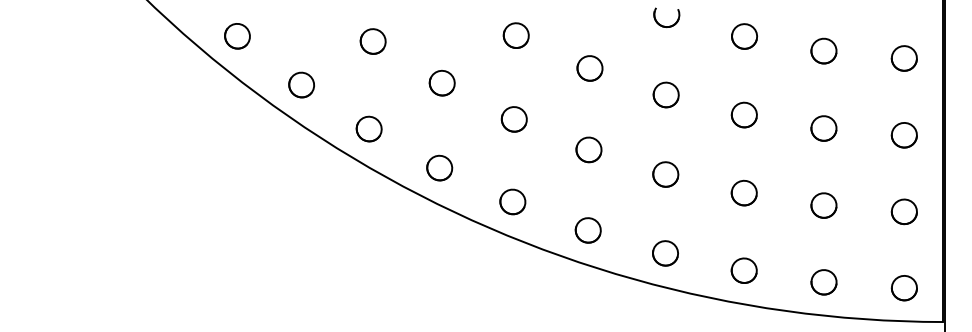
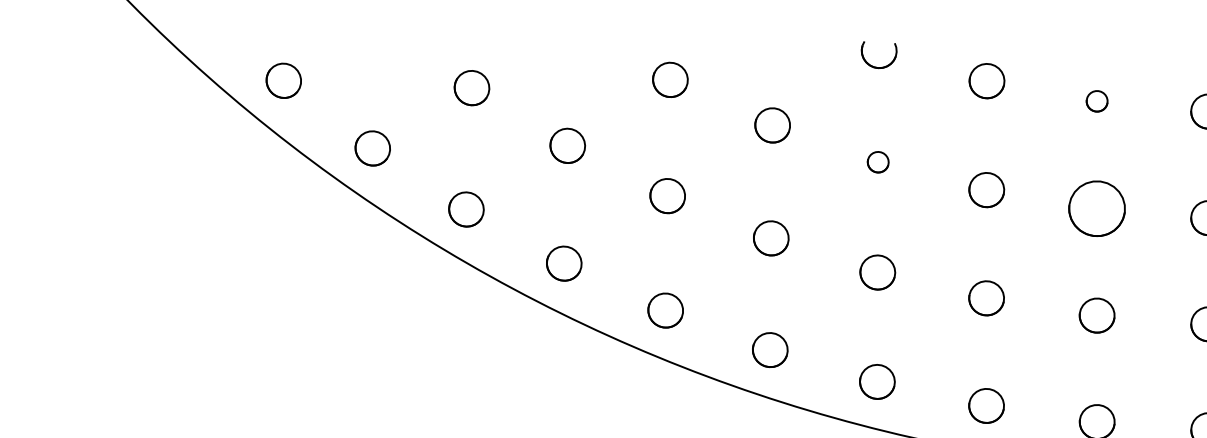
part: (823, 50) -> (1096, 100), size x0.6
part: (665, 94) -> (877, 161), size x0.6
part: (823, 128) -> (1096, 208), size x1.6

